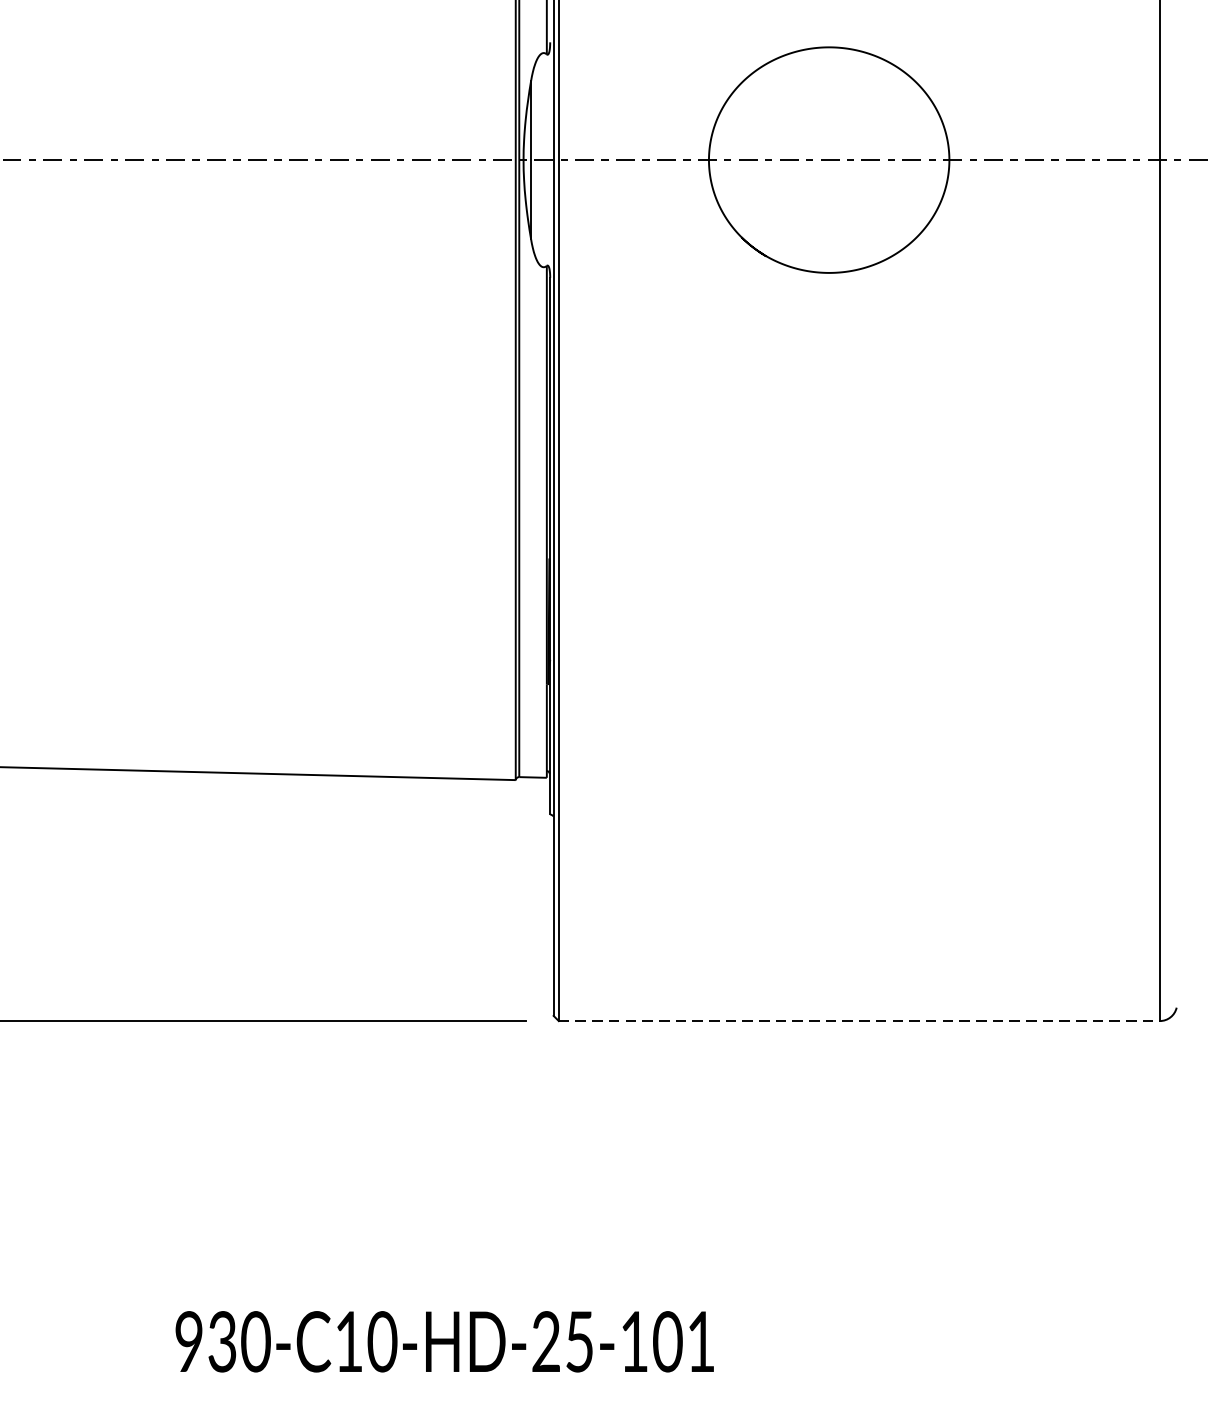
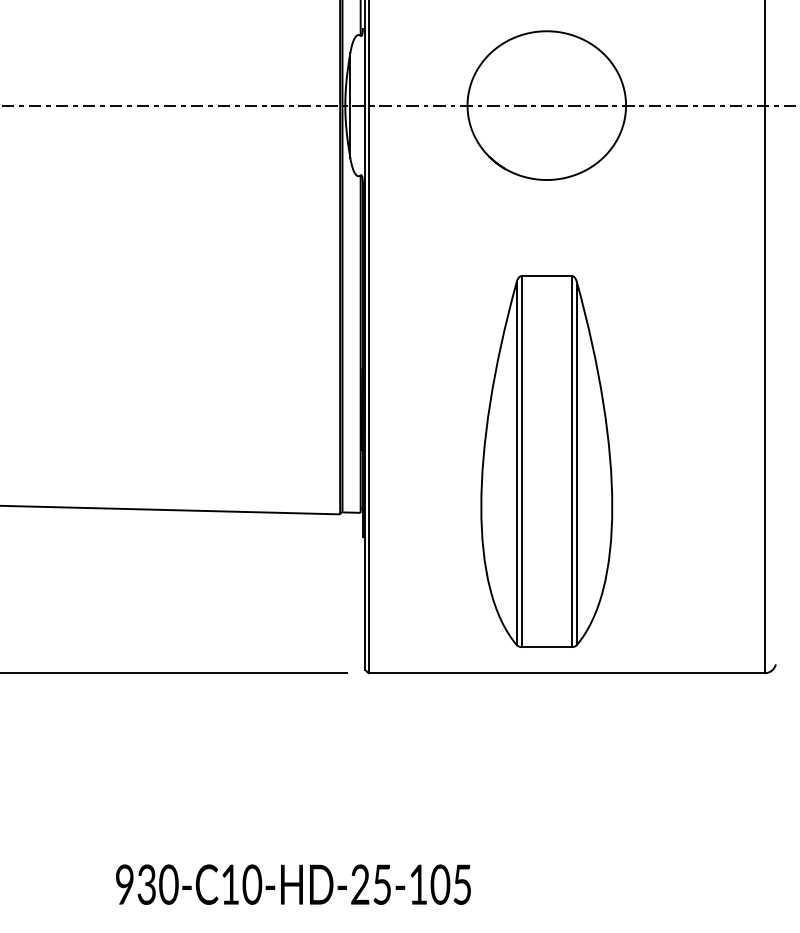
part: (828, 699) -> (546, 461), added
line: (860, 1021) -> (567, 673), dashed -> solid
text: (699, 1341) -> (461, 884), 930-C10-HD-25-101 -> 930-C10-HD-25-105

